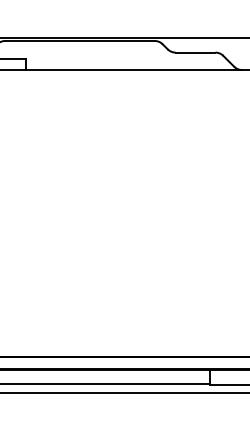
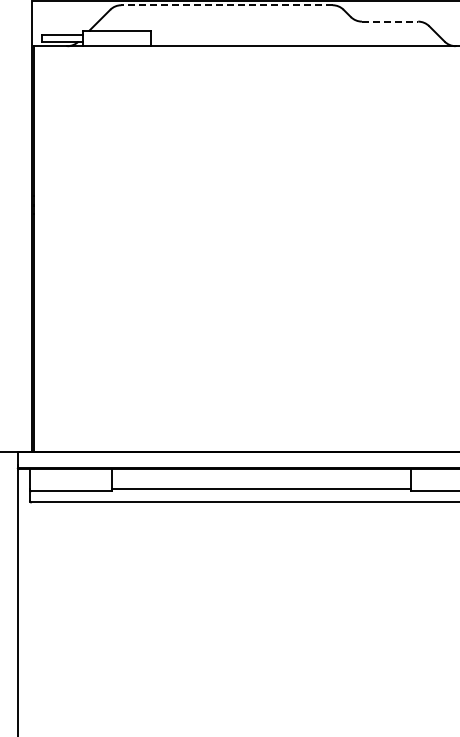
line: (79, 41) -> (226, 5), solid -> dashed
line: (195, 52) -> (390, 21), solid -> dashed

